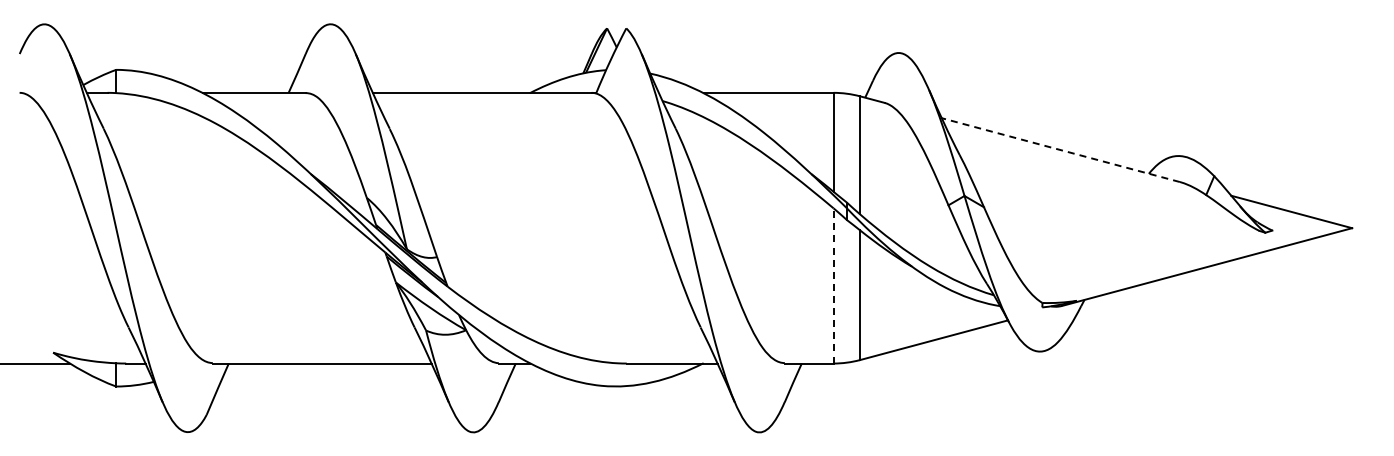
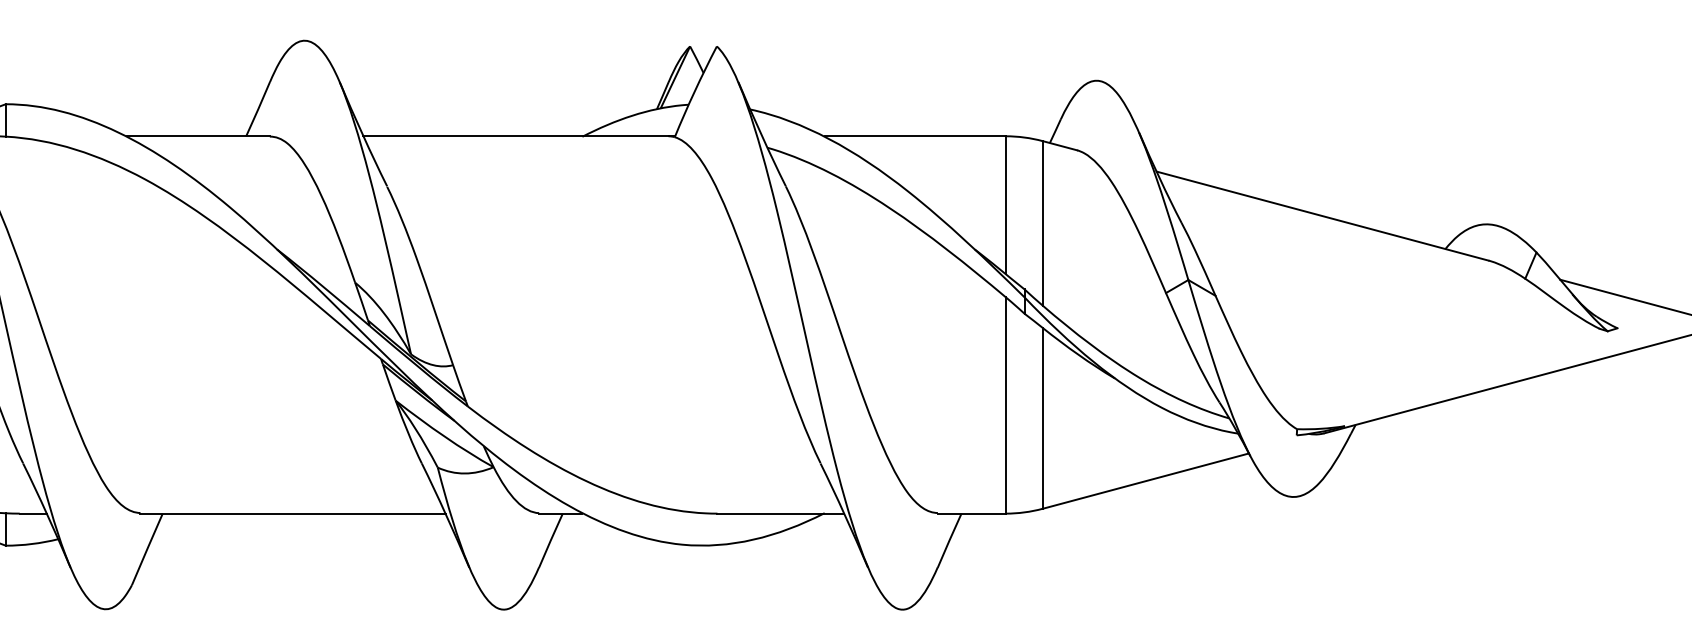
line: (1060, 149) -> (1322, 215), dashed -> solid
line: (833, 285) -> (1005, 404), dashed -> solid

